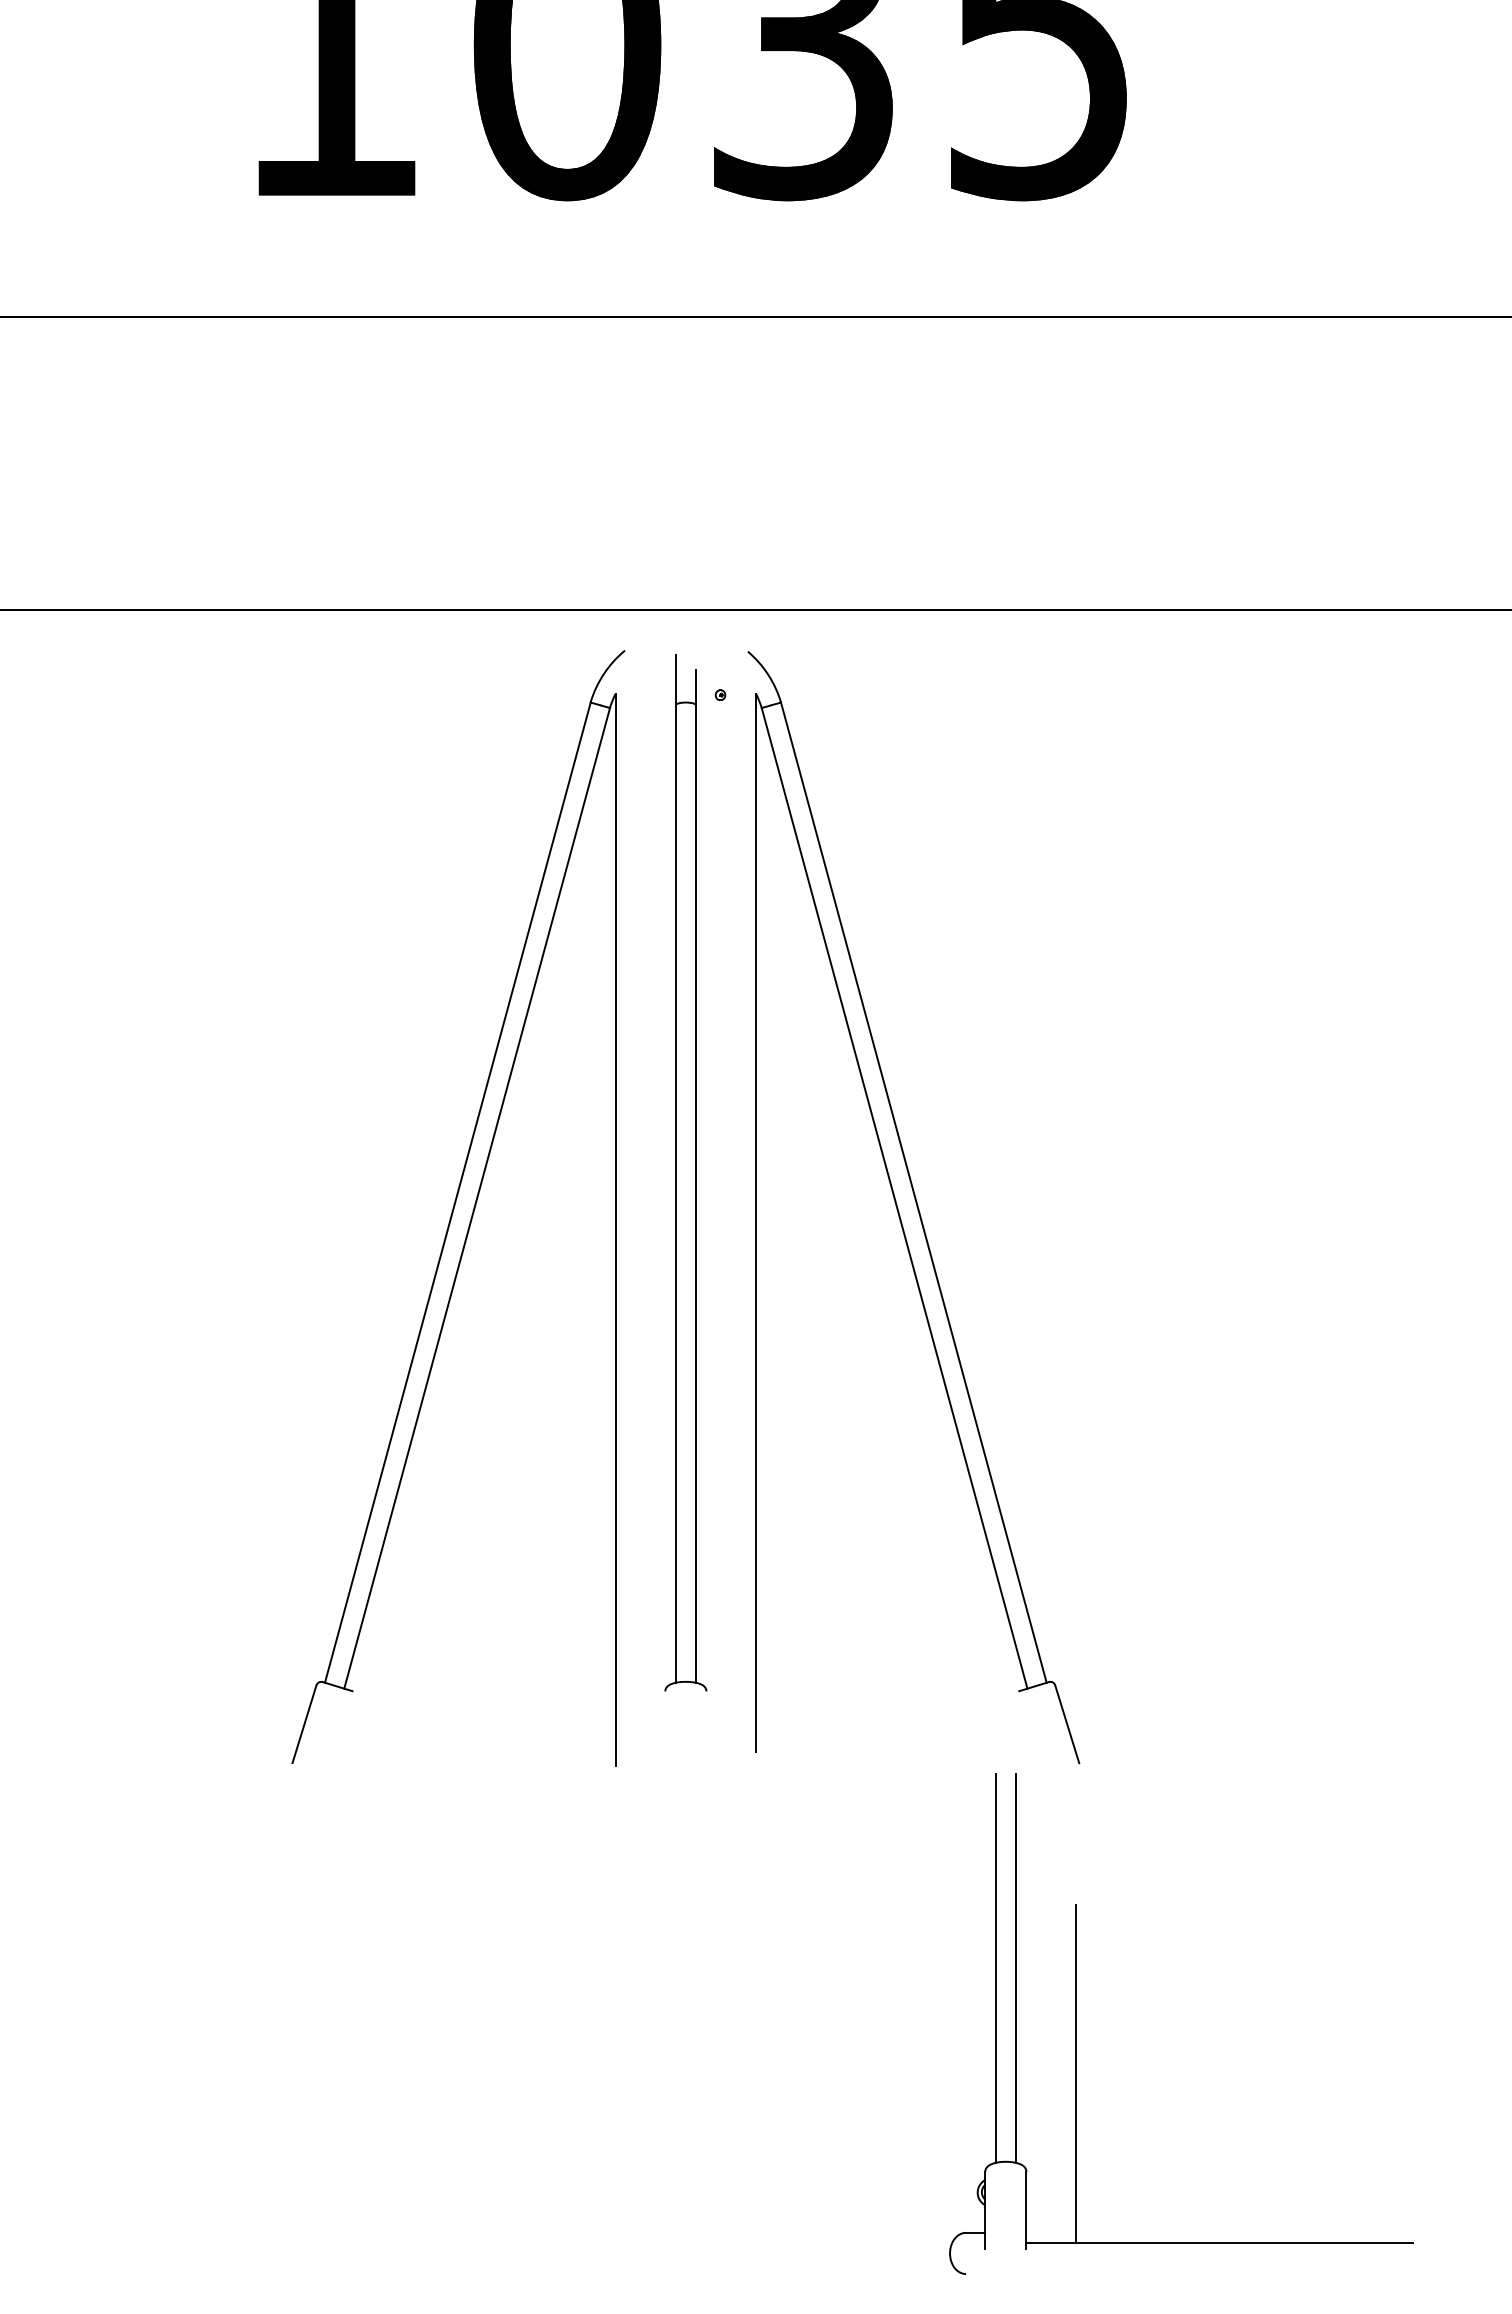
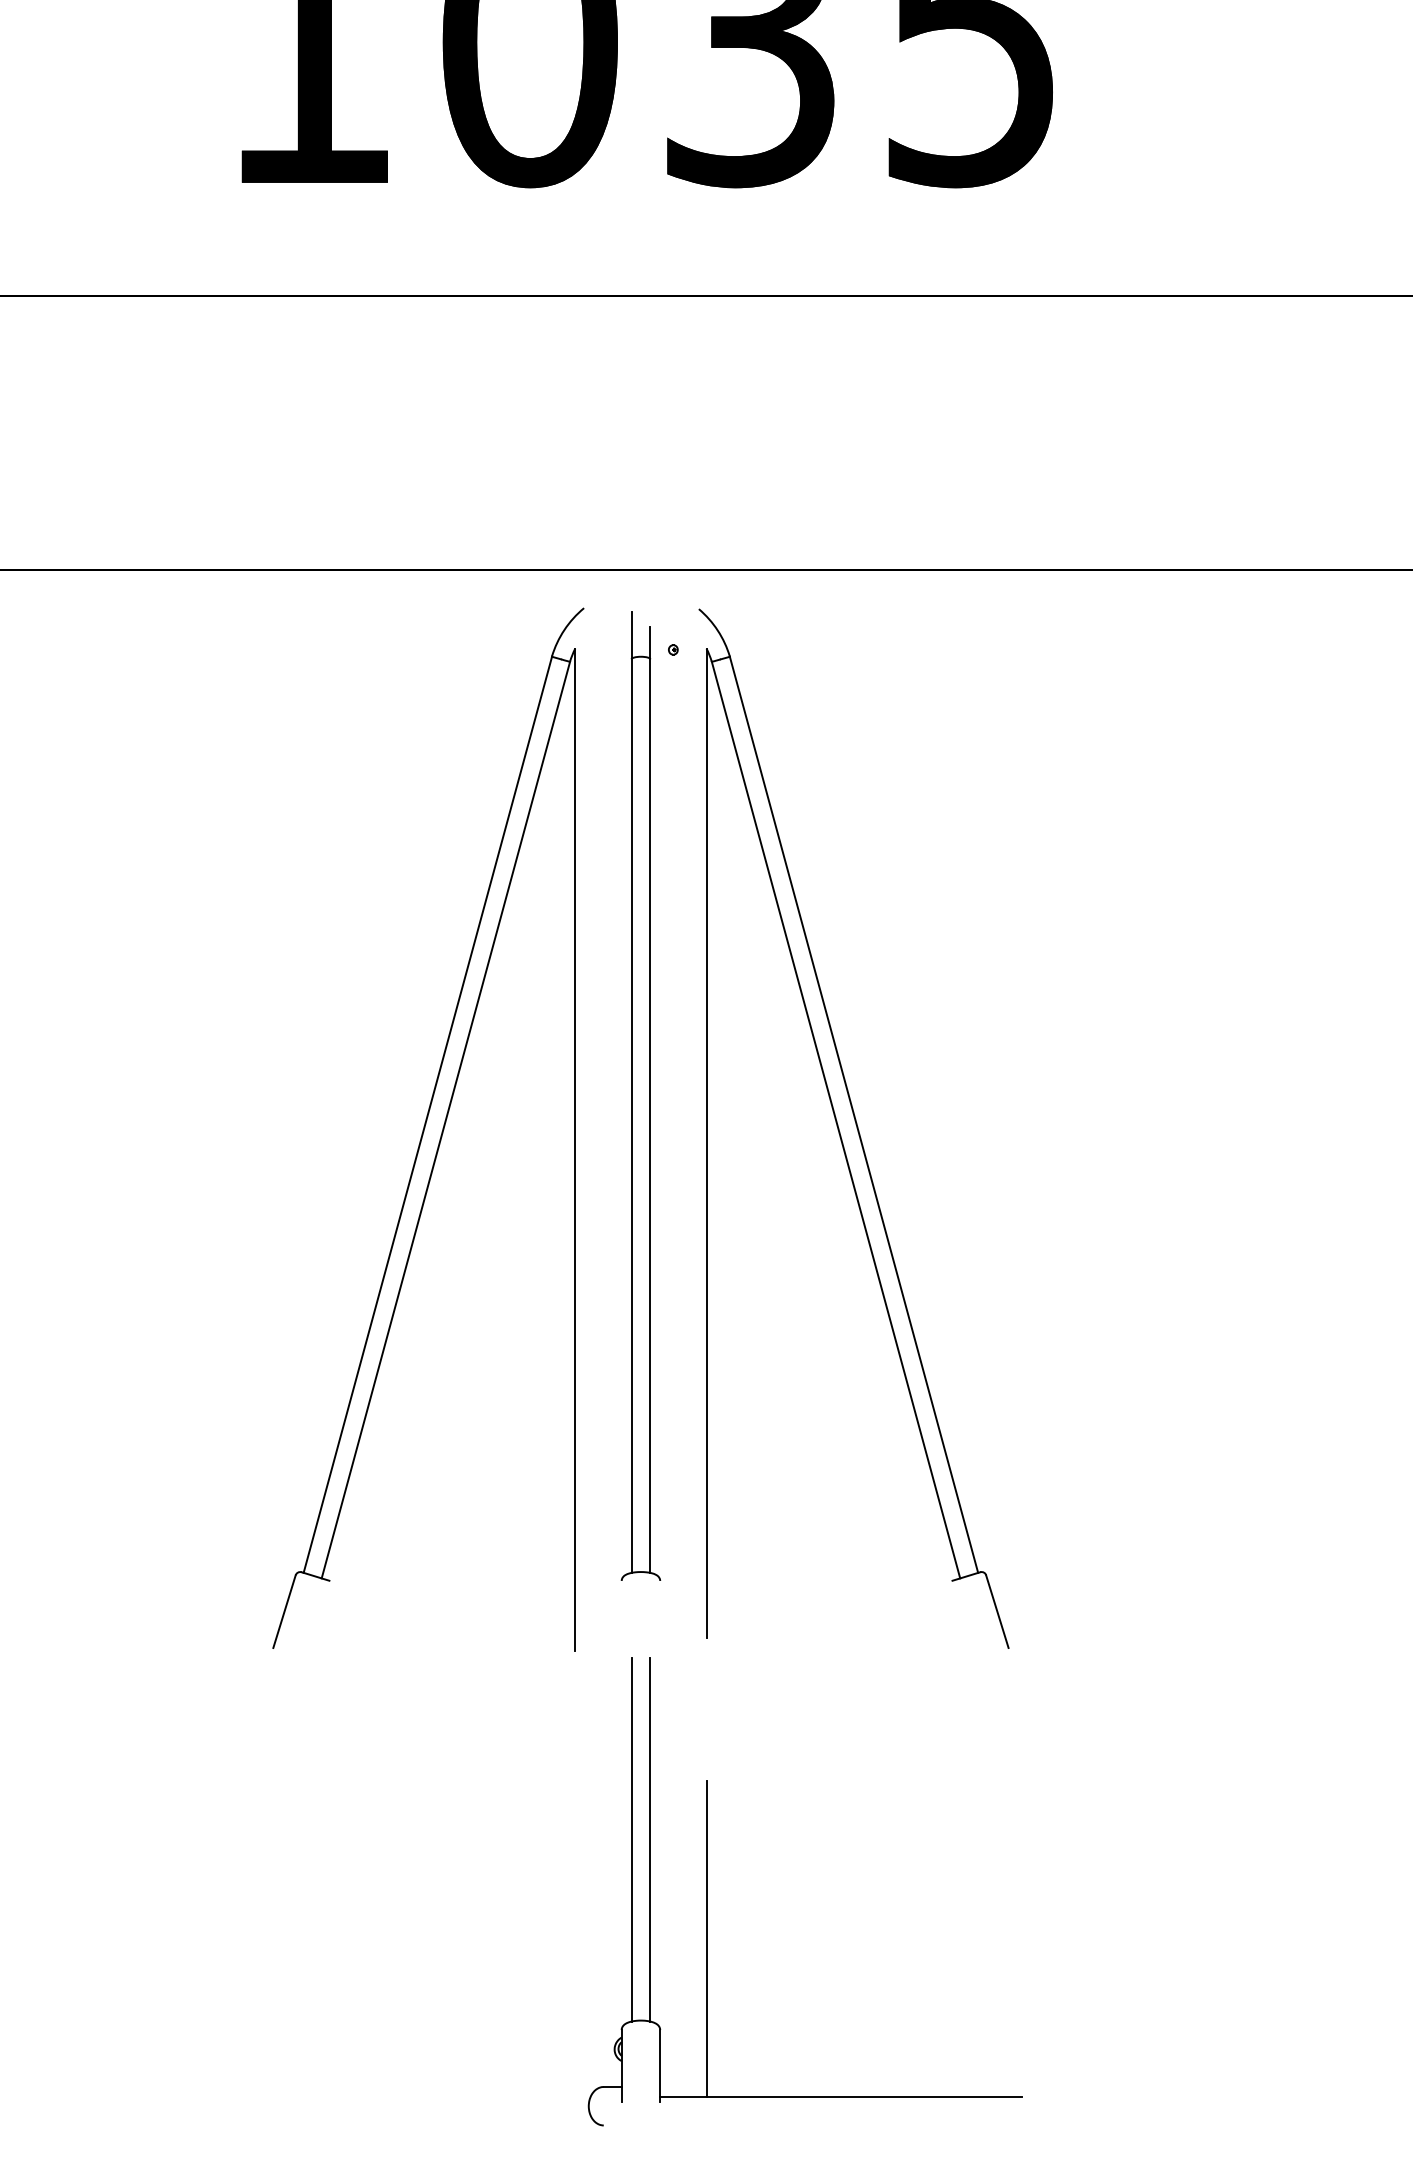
part: (1076, 2023) -> (706, 1891), moved

